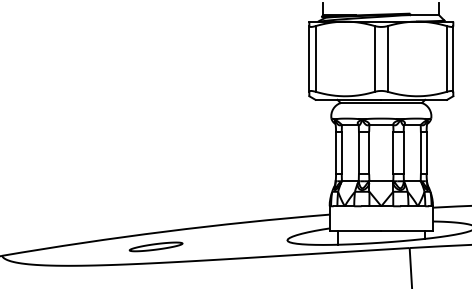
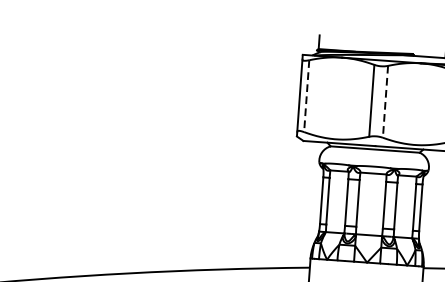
line: (315, 58) -> (306, 95), solid -> dashed
line: (387, 58) -> (385, 101), solid -> dashed

